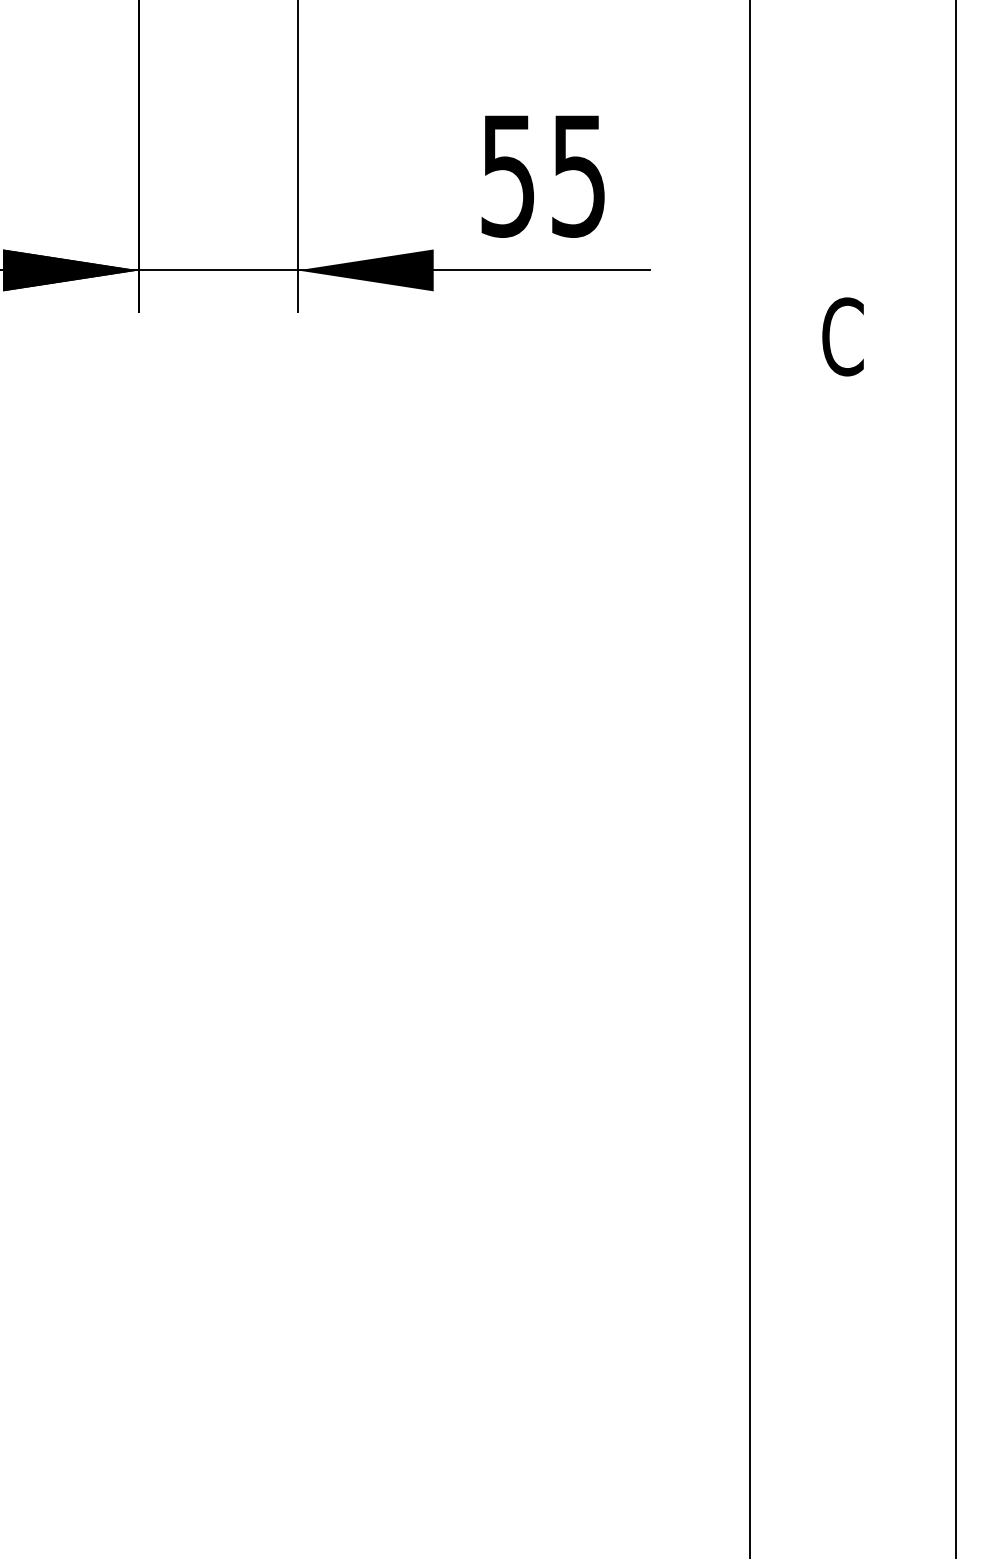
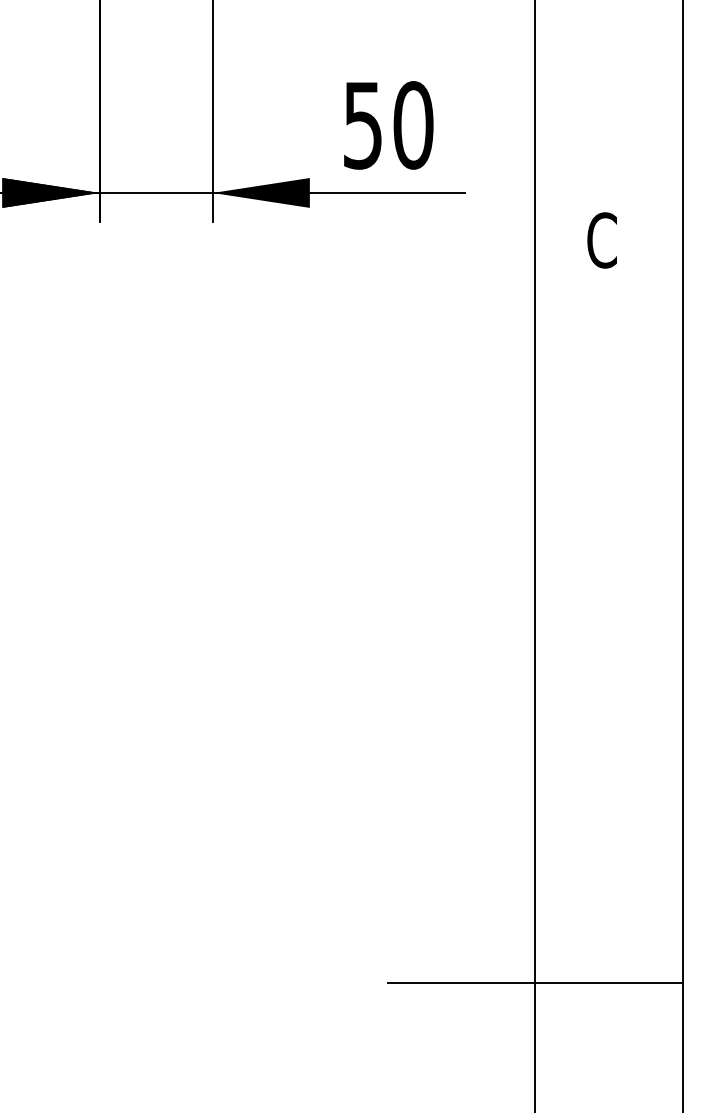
text: (578, 175) -> (413, 125), 55 -> 50
line: (749, 1377) -> (535, 983), added

